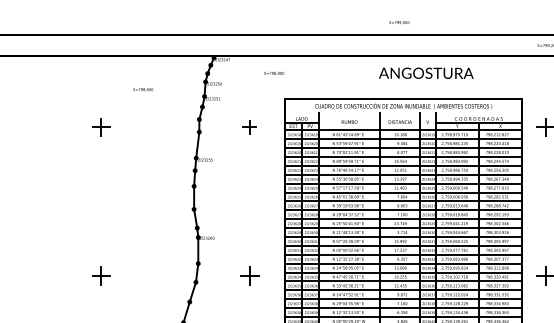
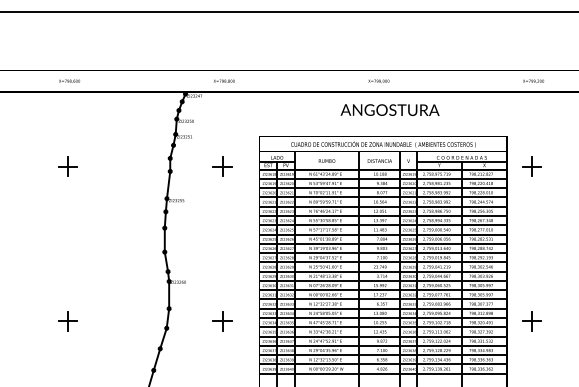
text: (398, 21) -> (378, 80), moved
text: (273, 72) -> (223, 80), moved
text: (425, 72) -> (389, 109), moved
text: (143, 88) -> (69, 80), moved
part: (249, 127) -> (222, 166), size x1.43

